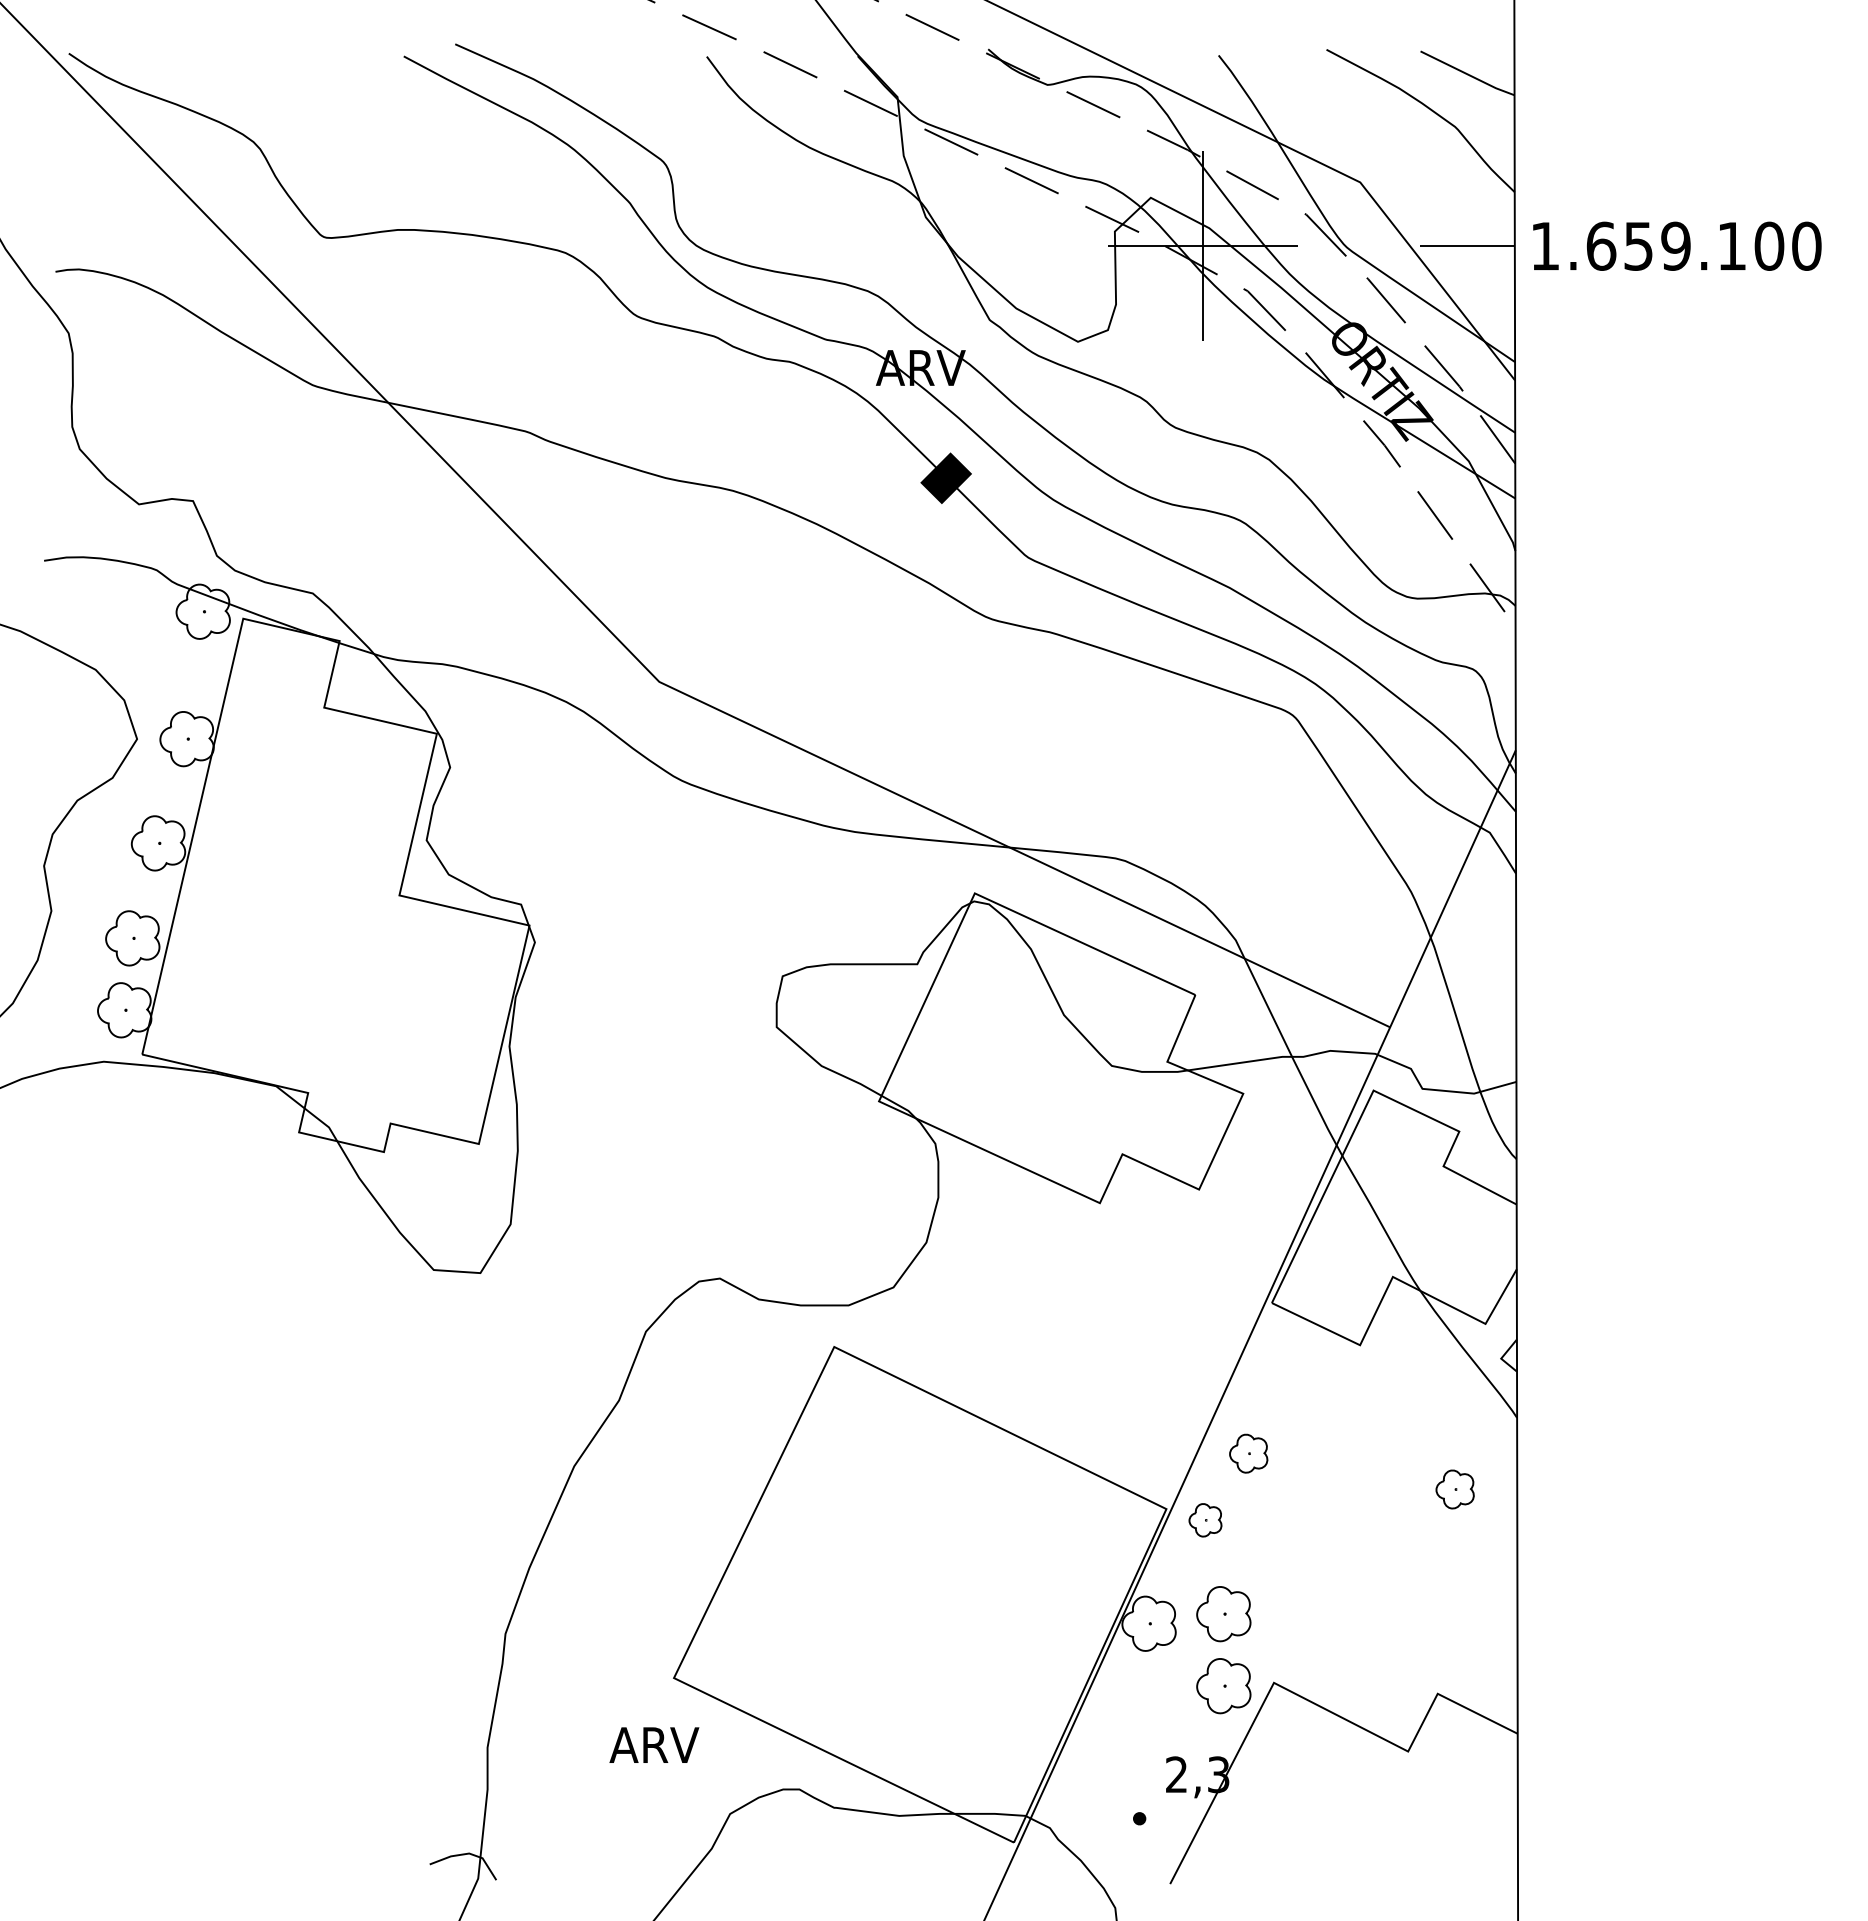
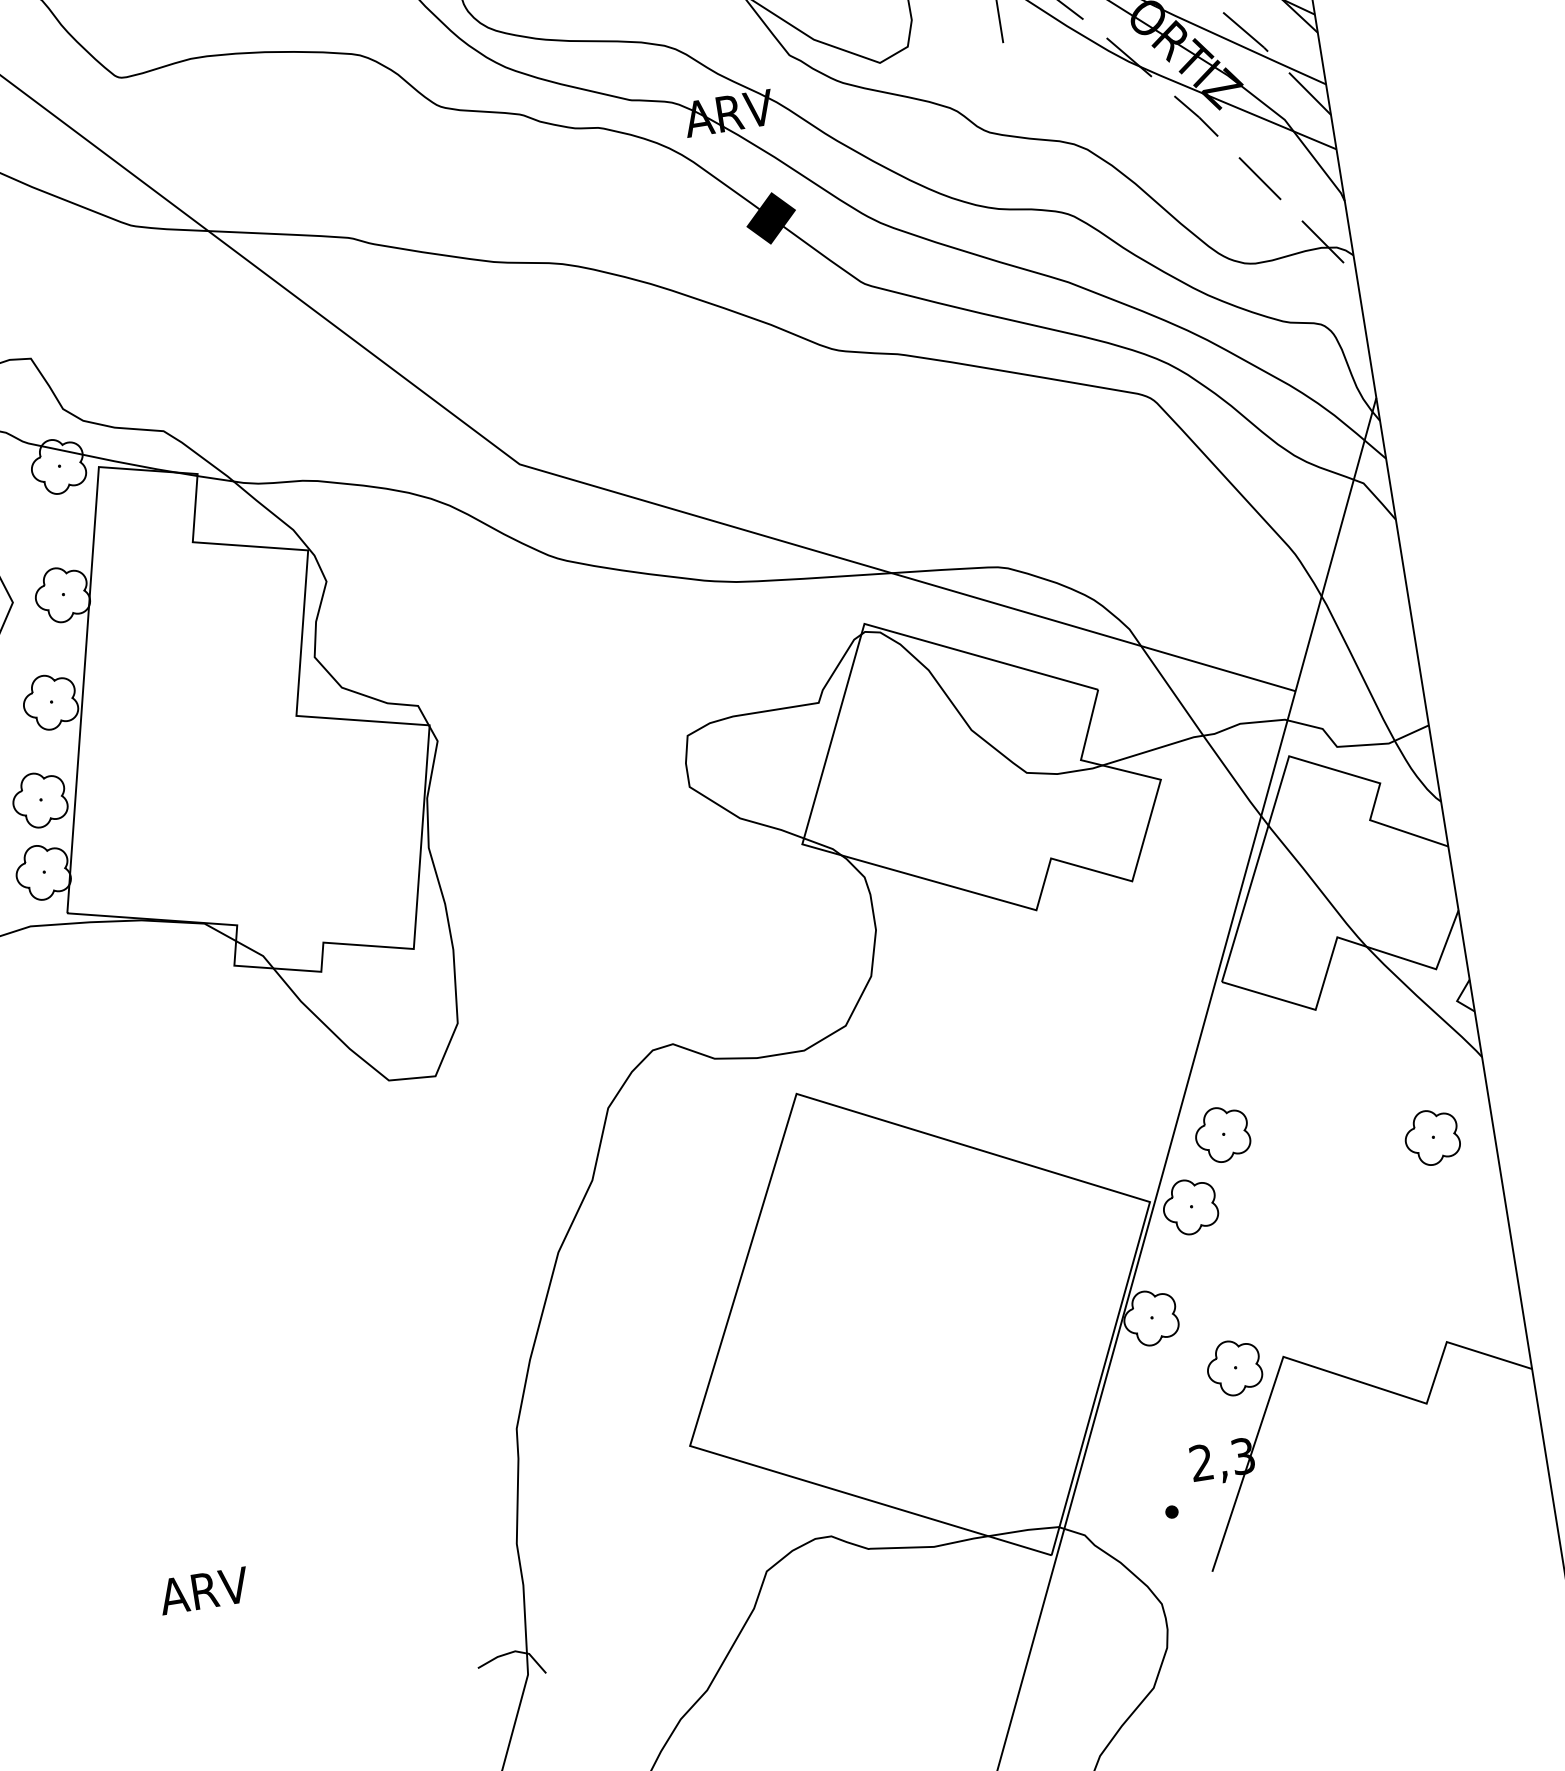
part: (1248, 1453) -> (1222, 1134), size x1.43
part: (1454, 1489) -> (1431, 1137), size x1.43
part: (1205, 1520) -> (1190, 1207), size x1.67
part: (1223, 1614) -> (1222, 1297), removed
text: (654, 1744) -> (204, 1590), moved

